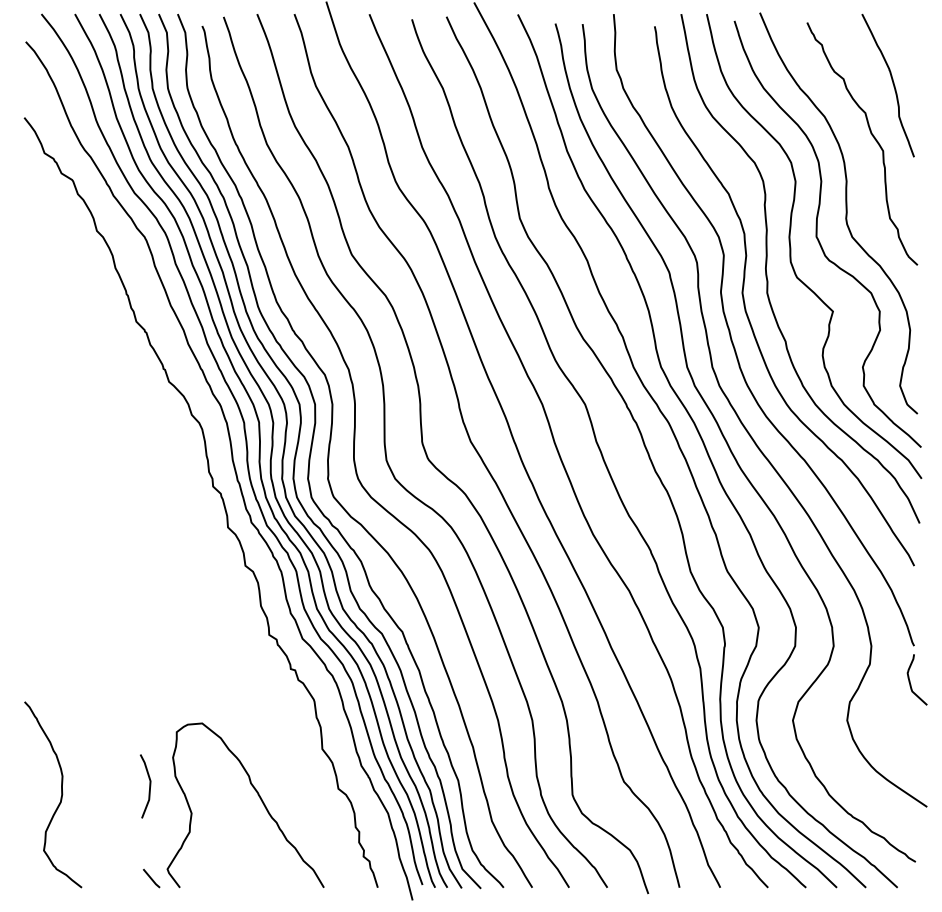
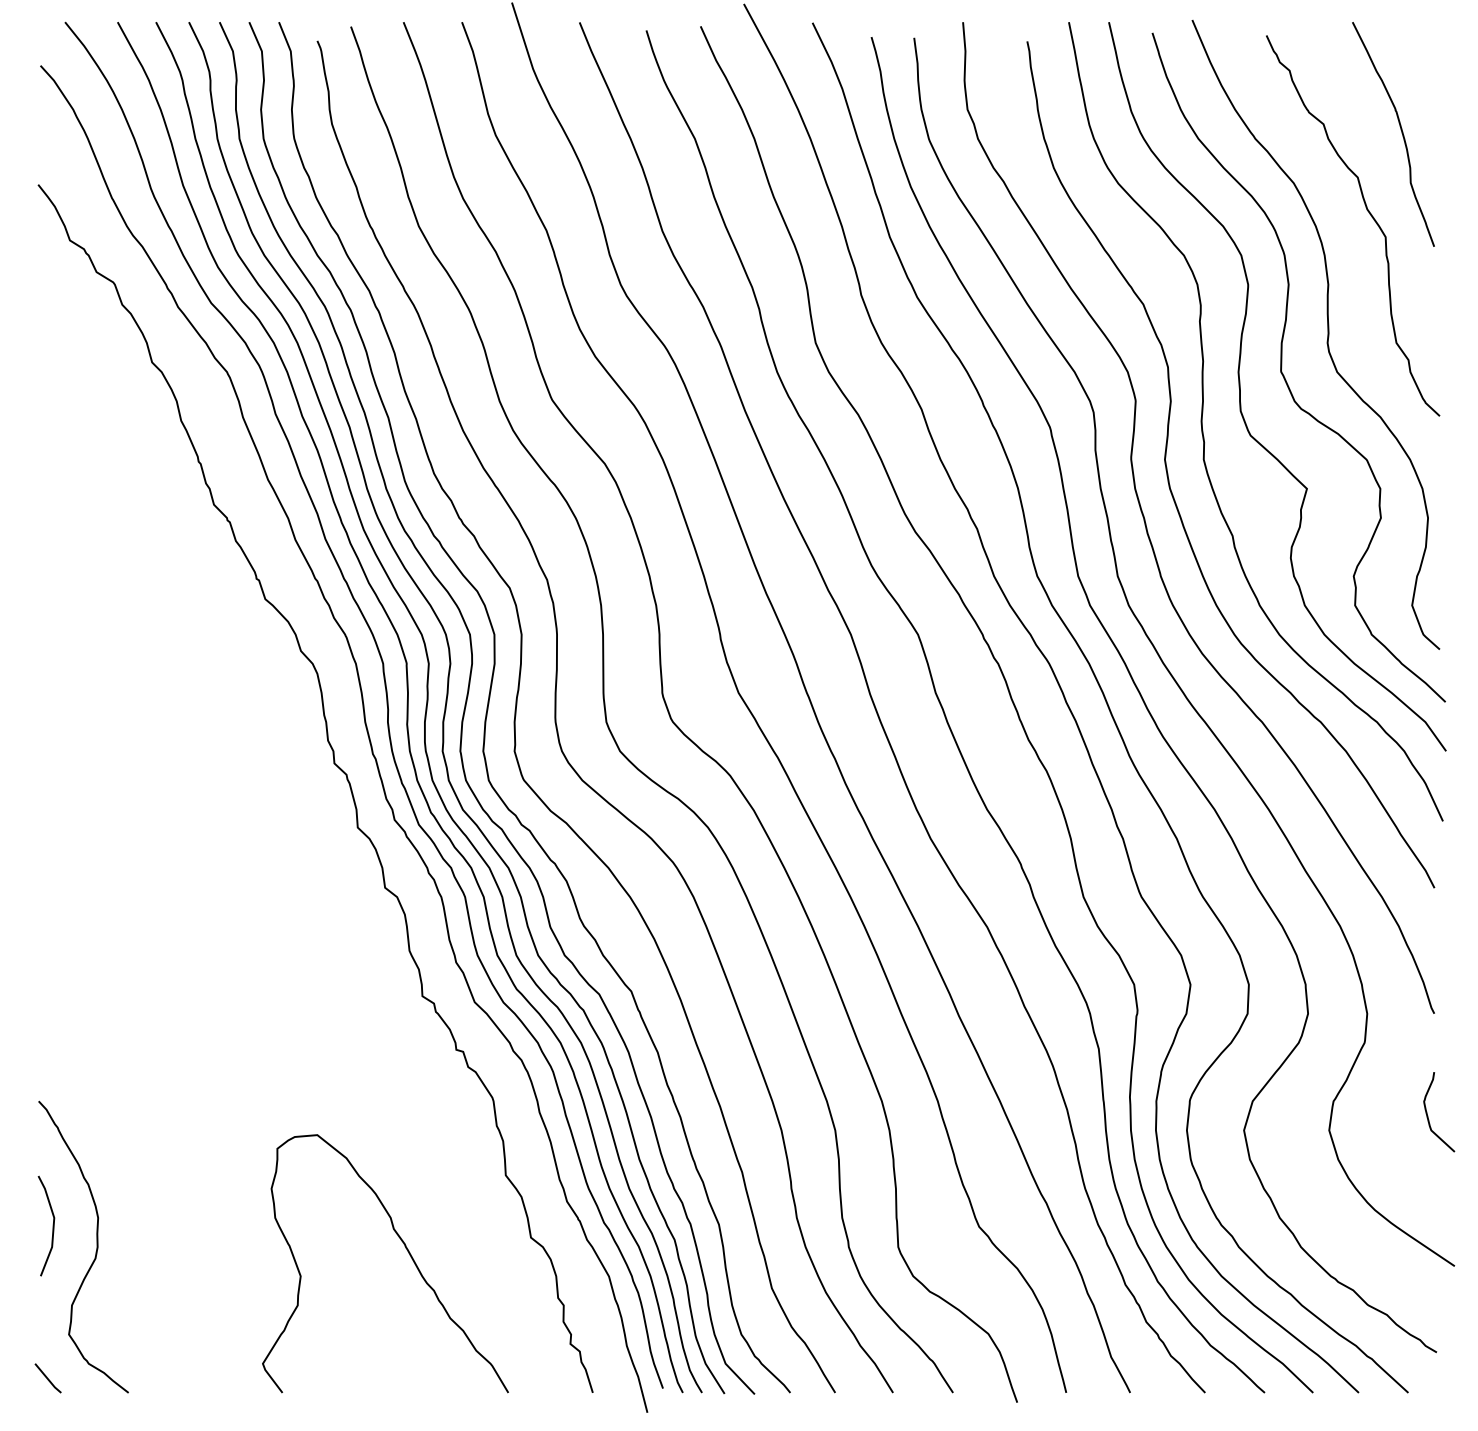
curve: (910, 680) -> (1428, 1113), moved
line: (149, 786) -> (52, 1226), moved
line: (151, 878) -> (47, 1378), moved

